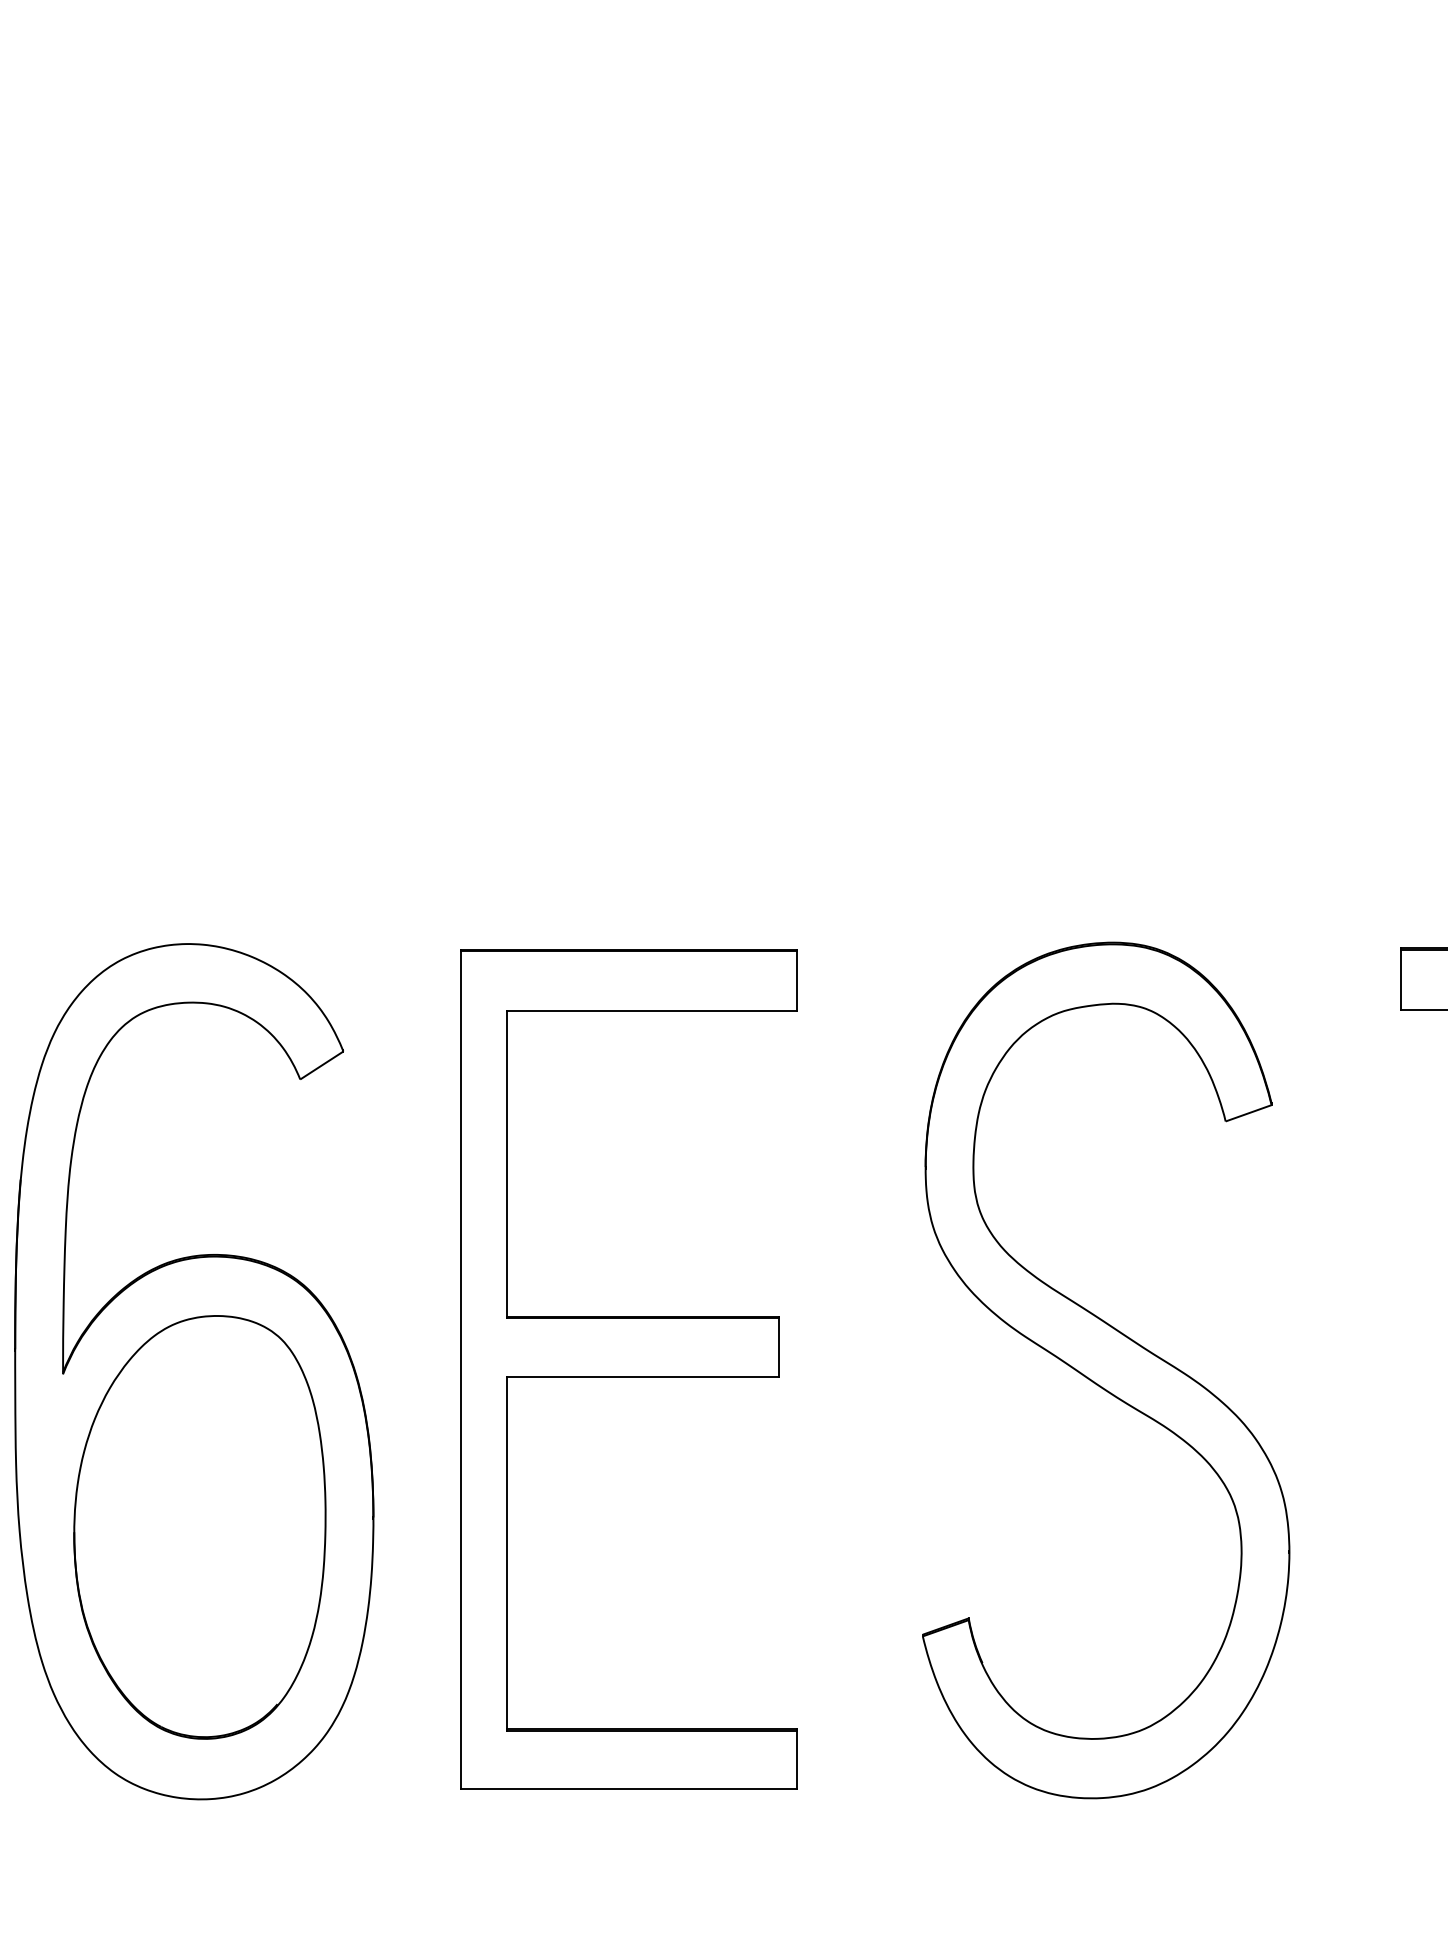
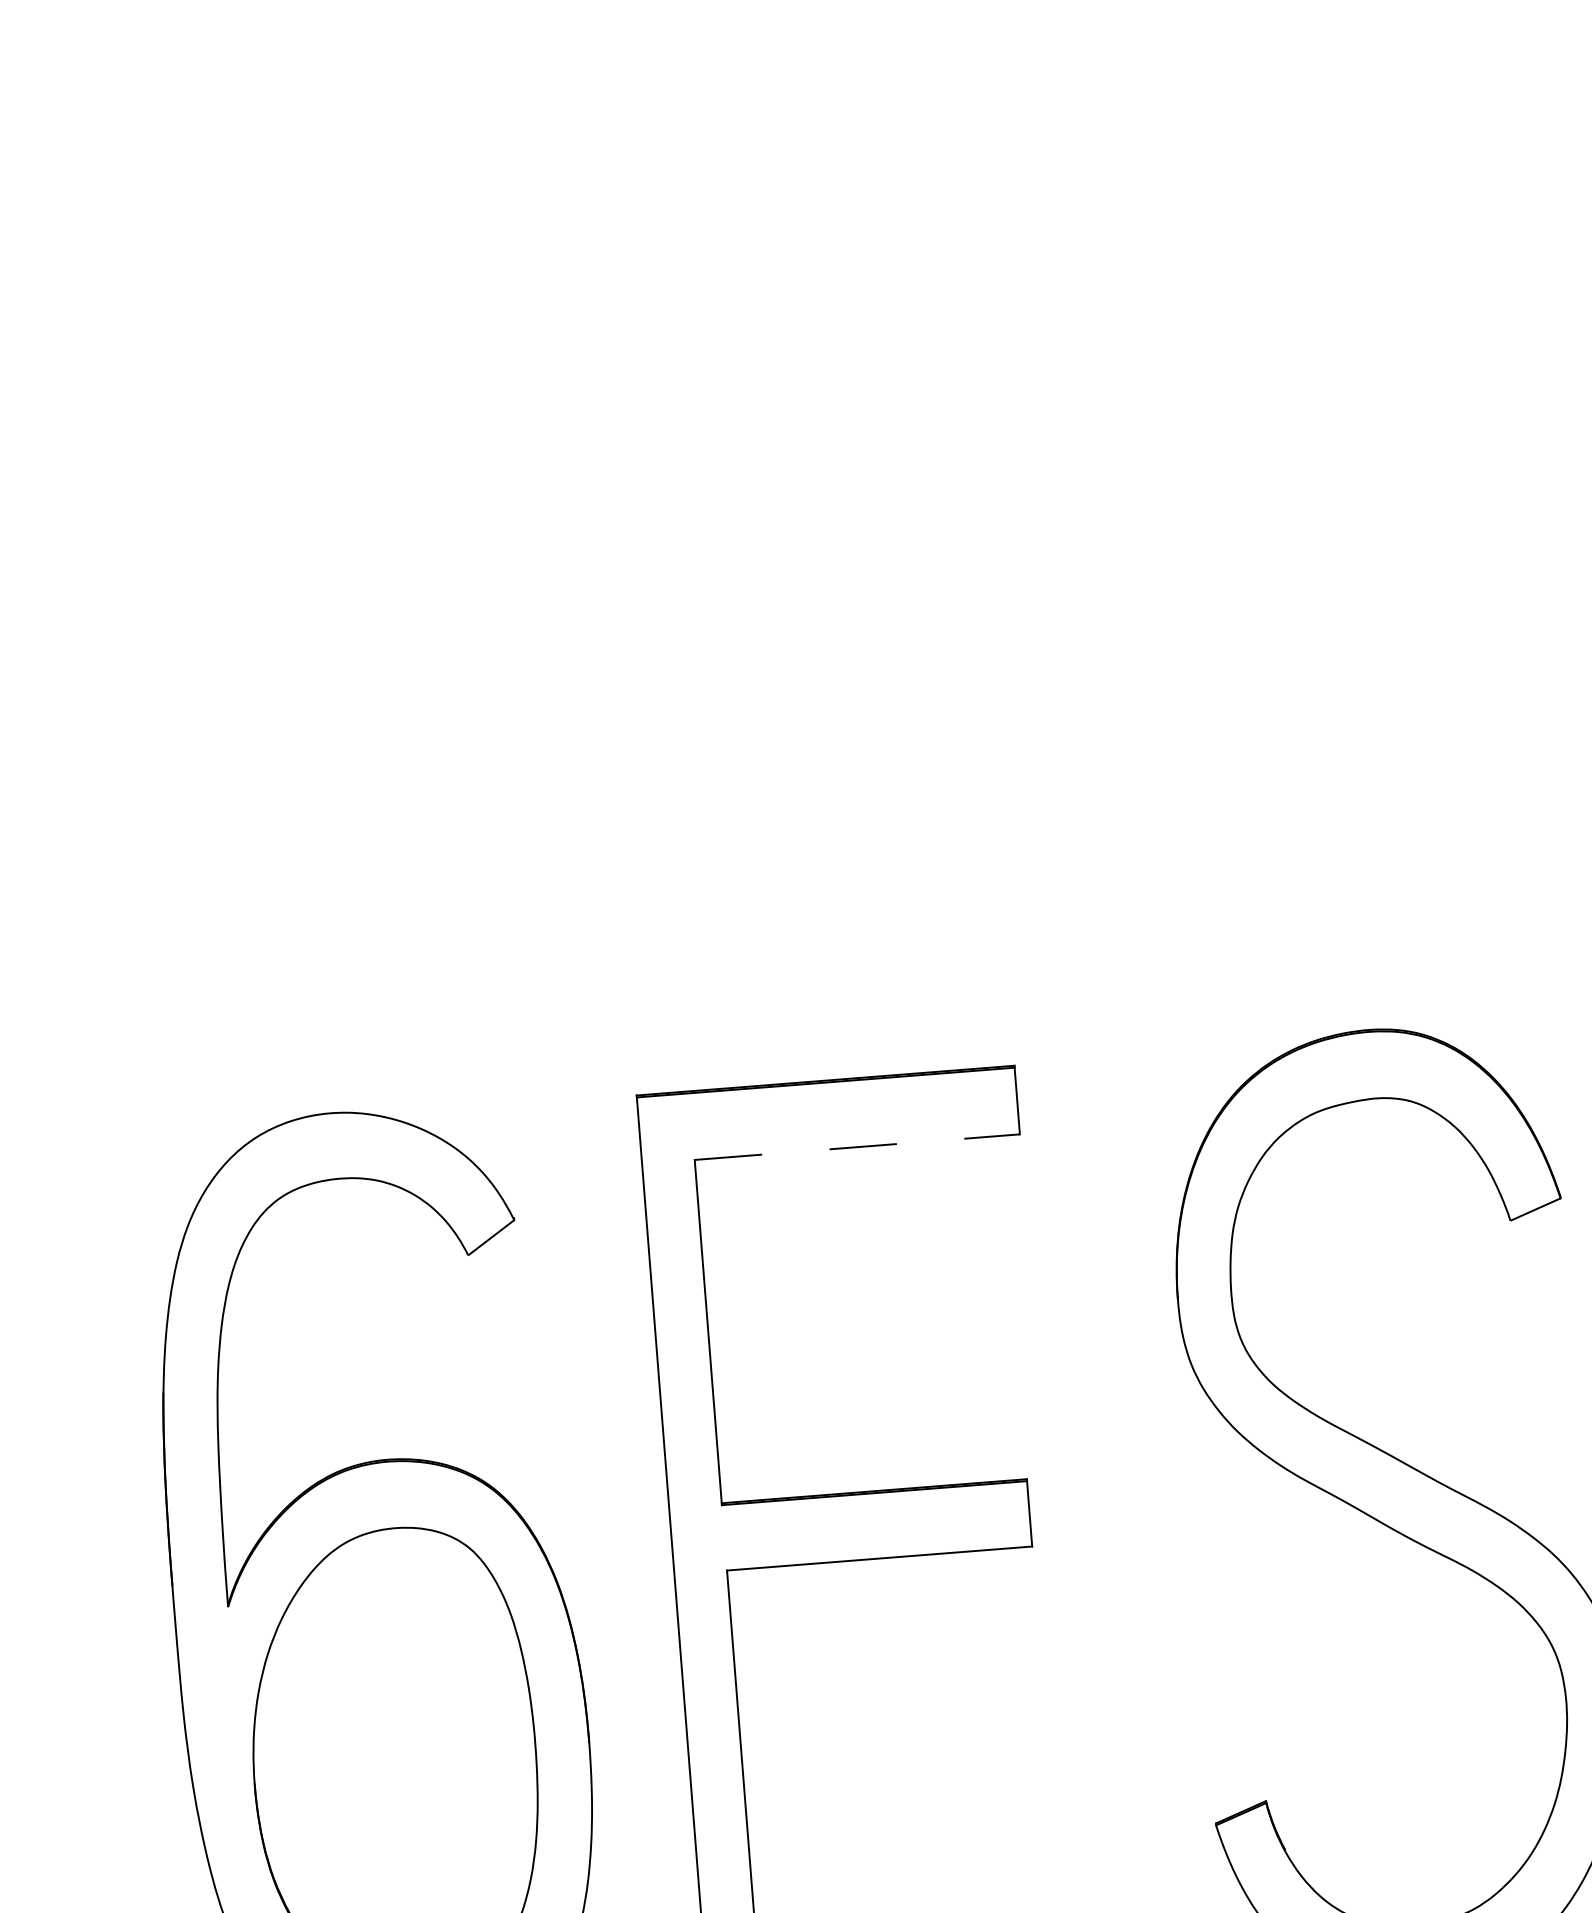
line: (652, 1010) -> (857, 1146), solid -> dashed

